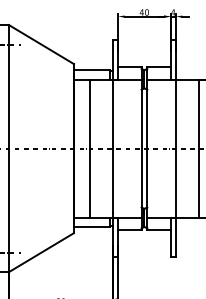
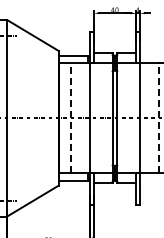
line: (89, 148) -> (71, 118), solid -> dashed
line: (199, 148) -> (158, 118), solid -> dashed

